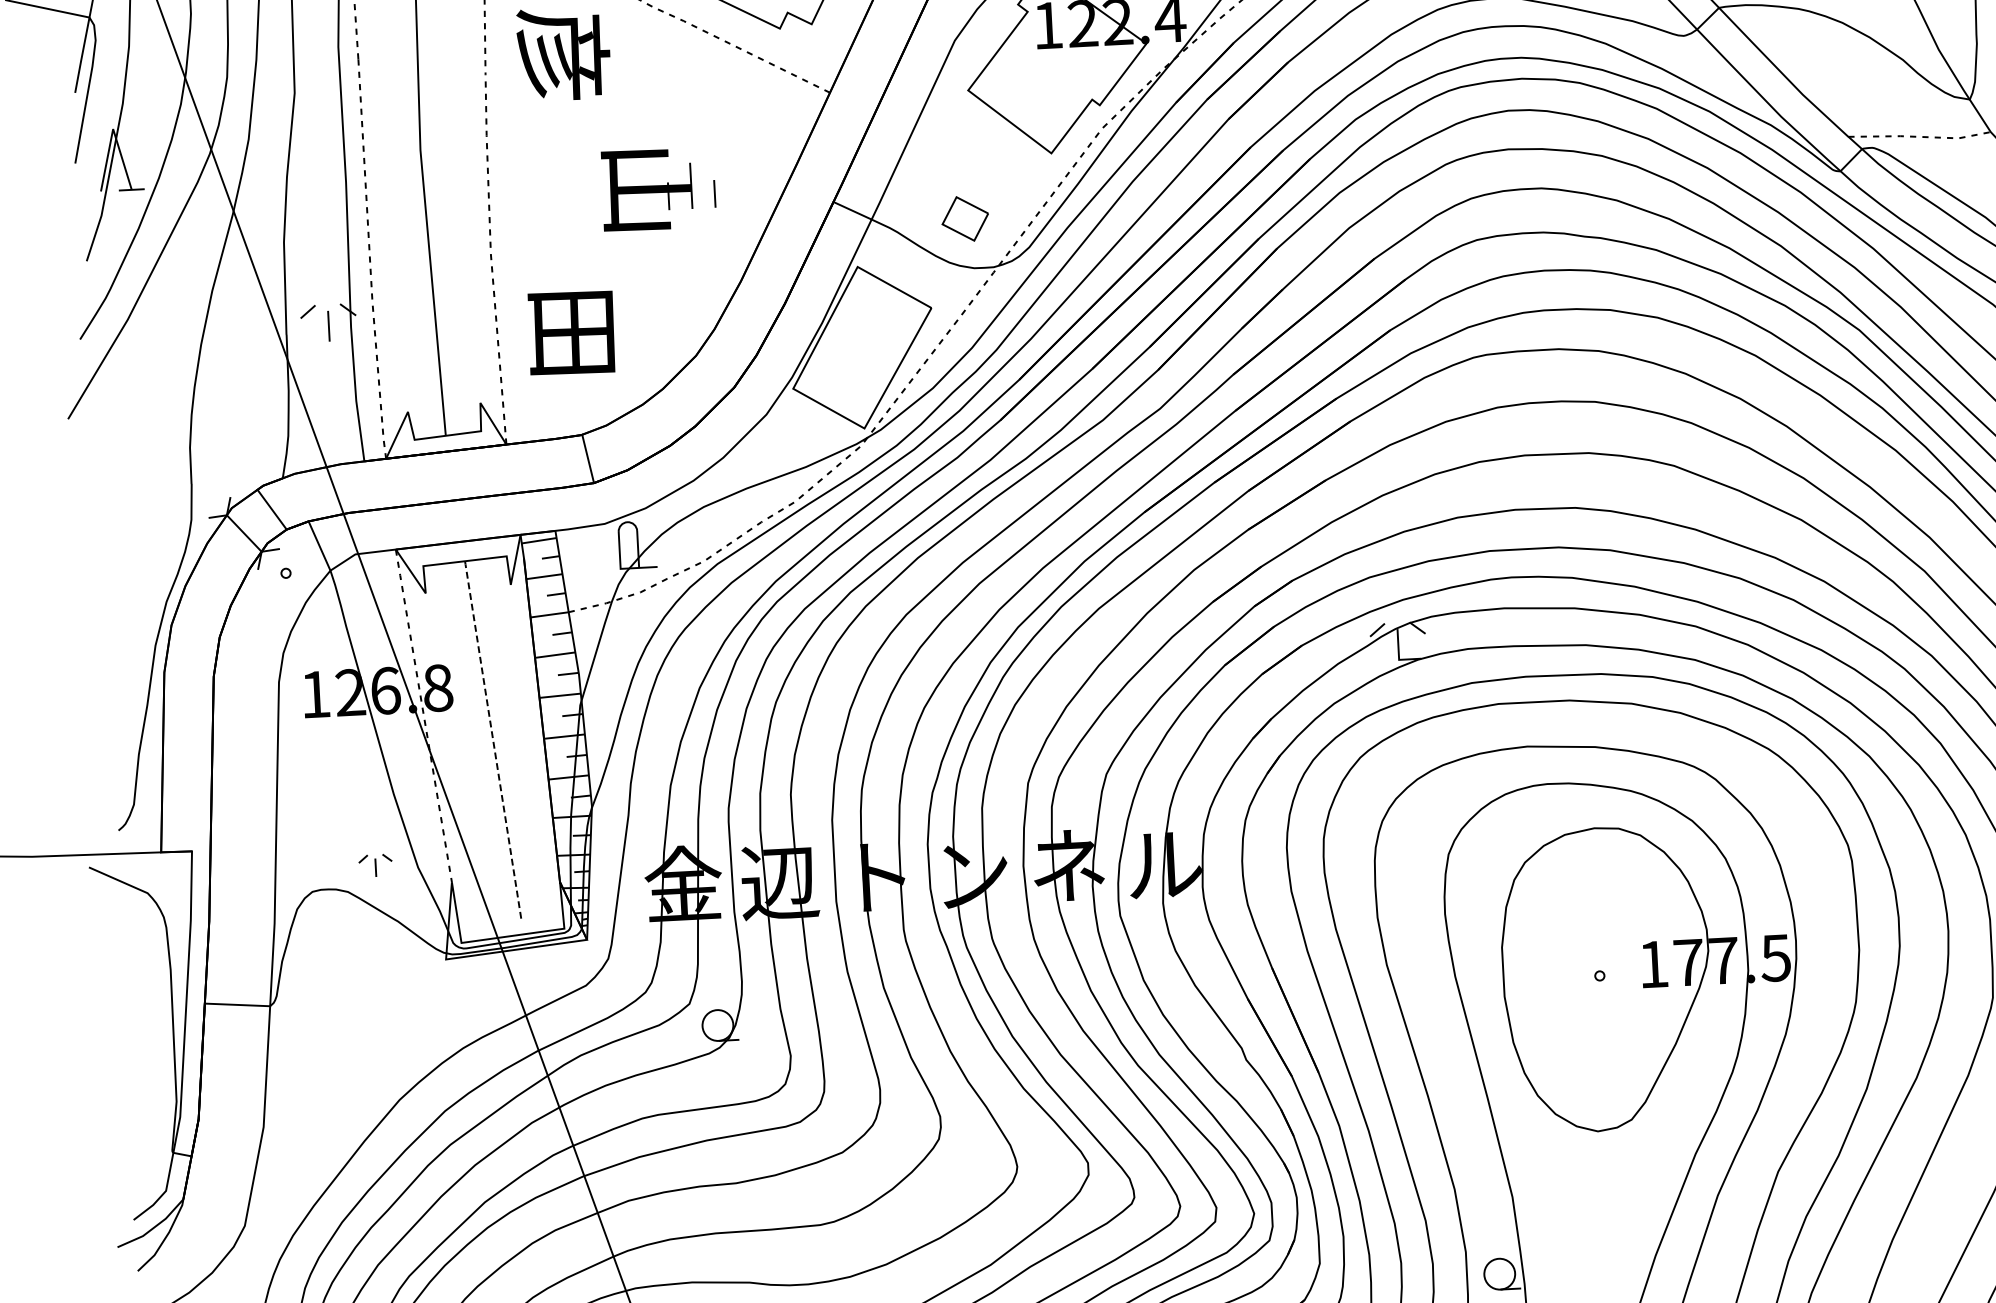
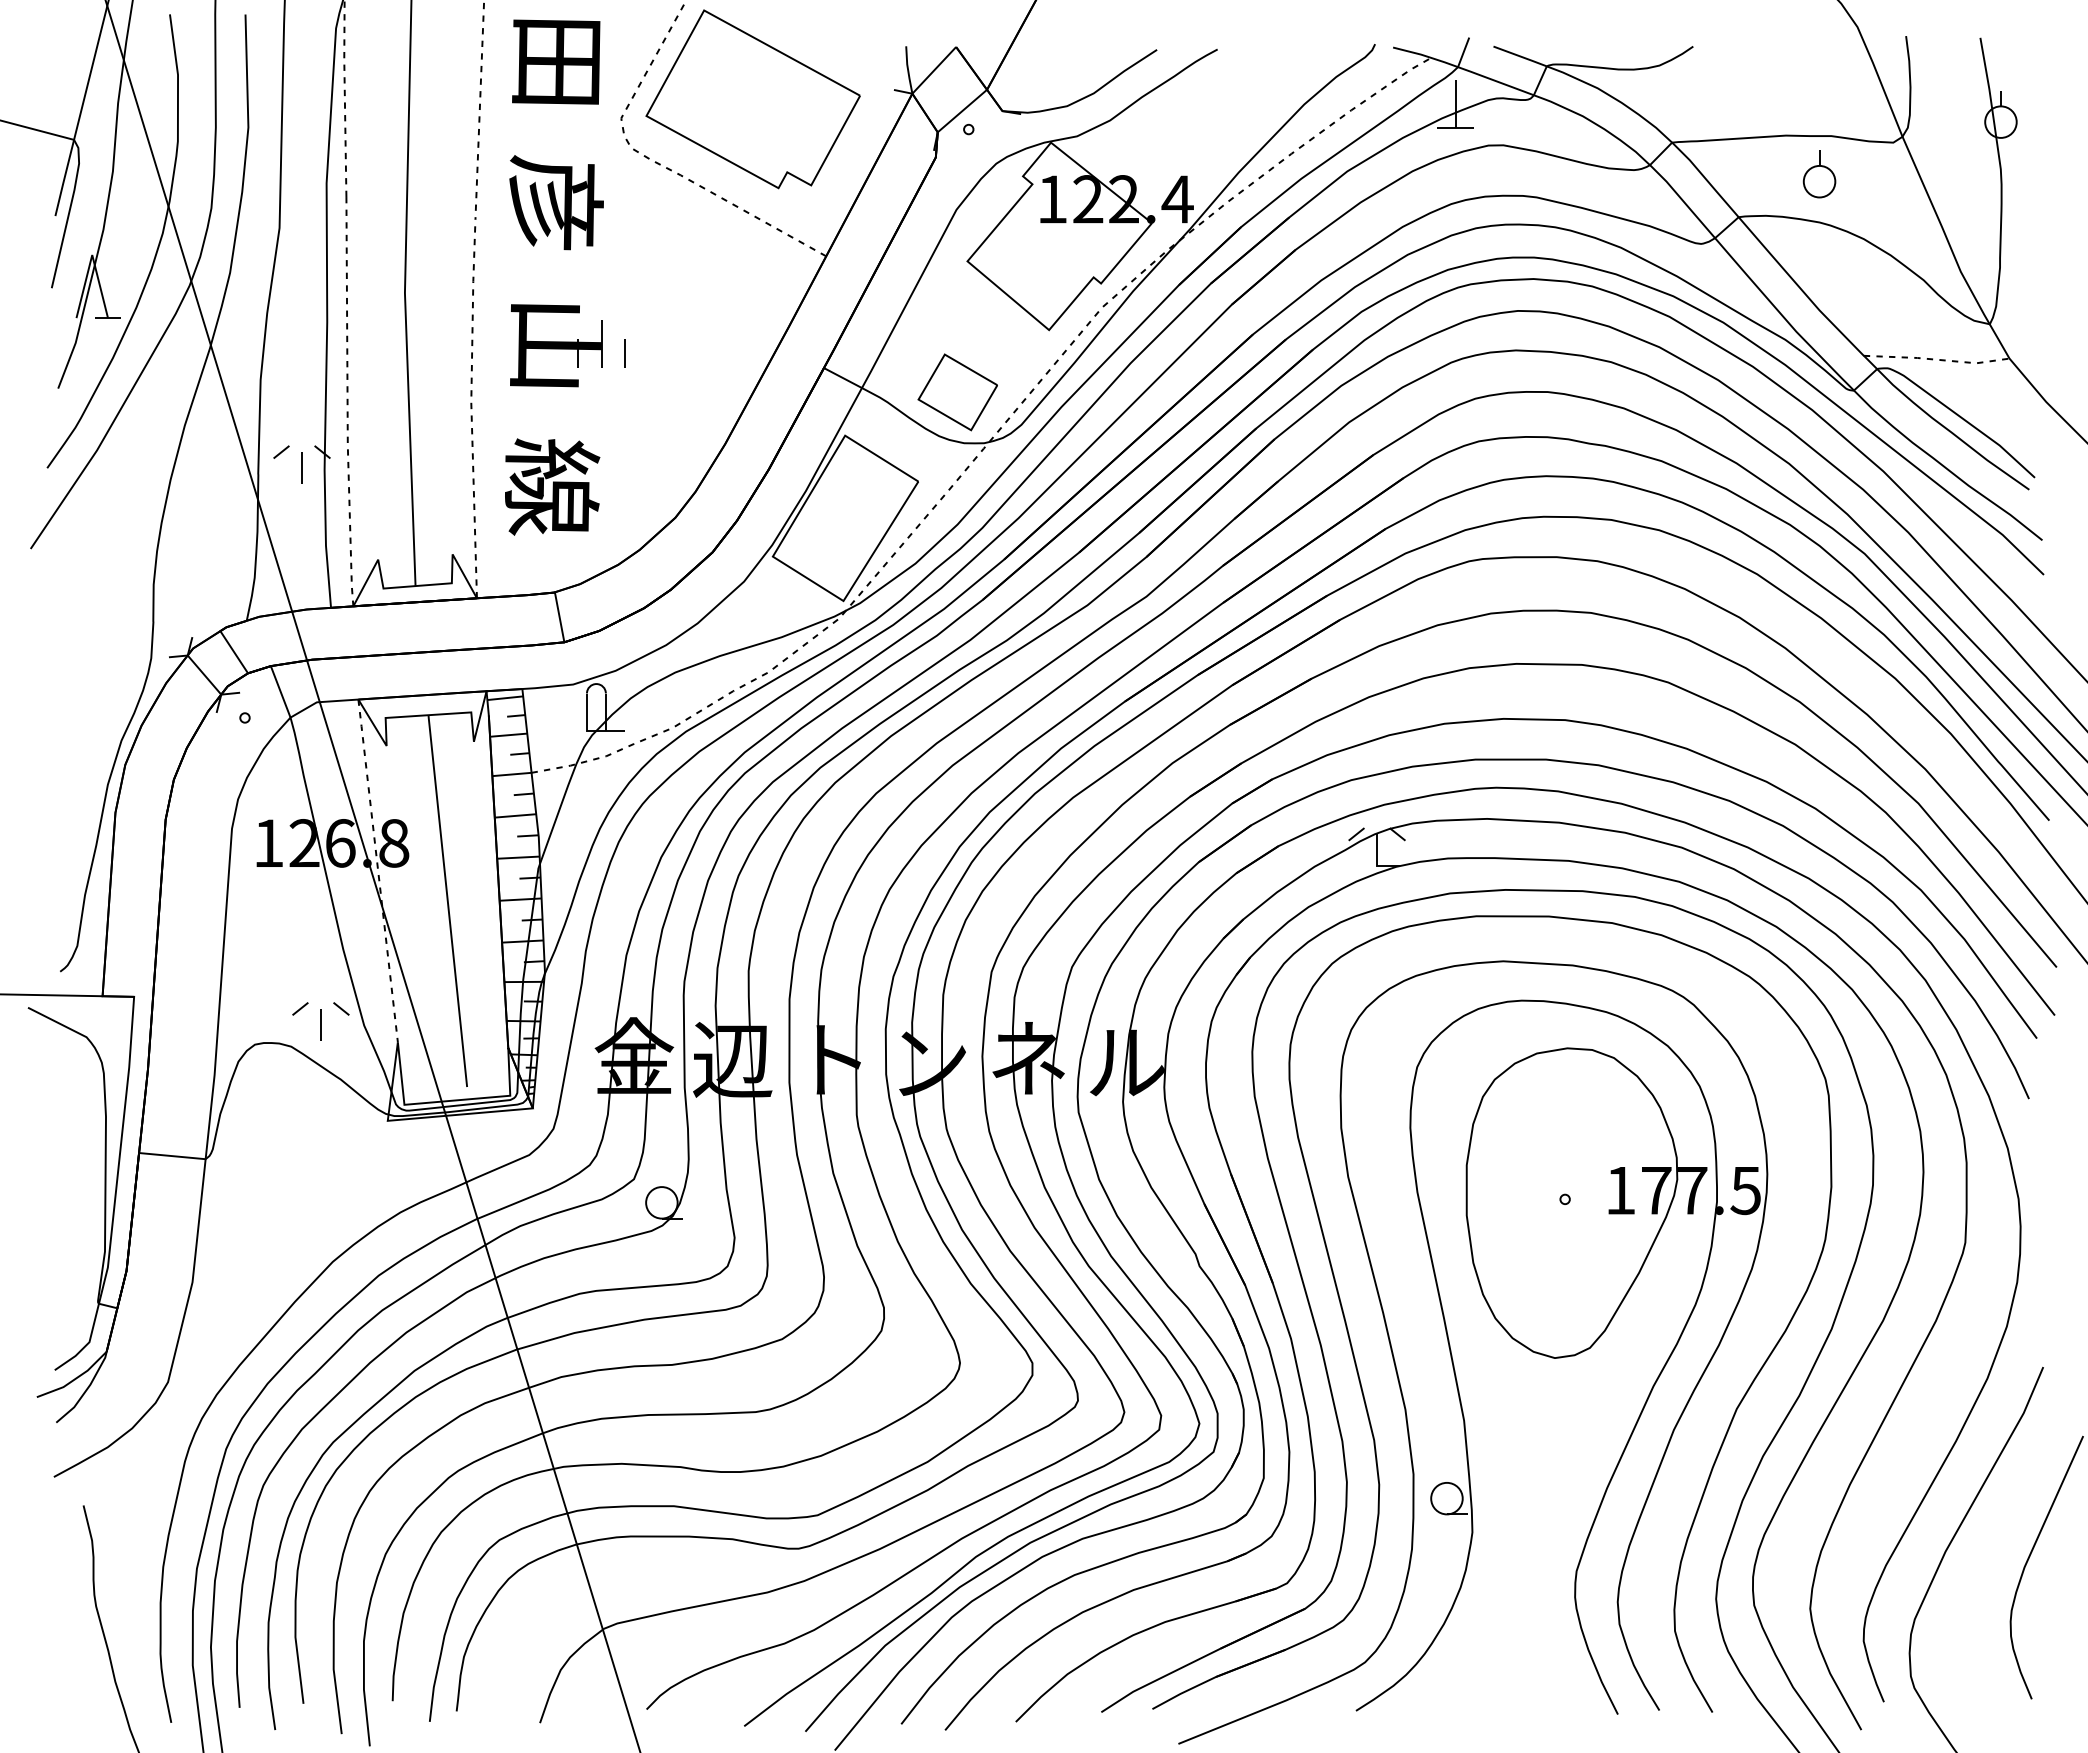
part: (658, 189) -> (567, 345), moved
part: (965, 219) -> (957, 392), size x1.67
text: (574, 331) -> (552, 486), 田 -> 線
line: (493, 740) -> (447, 899), dashed -> solid
part: (375, 865) -> (320, 1021), size x1.67

